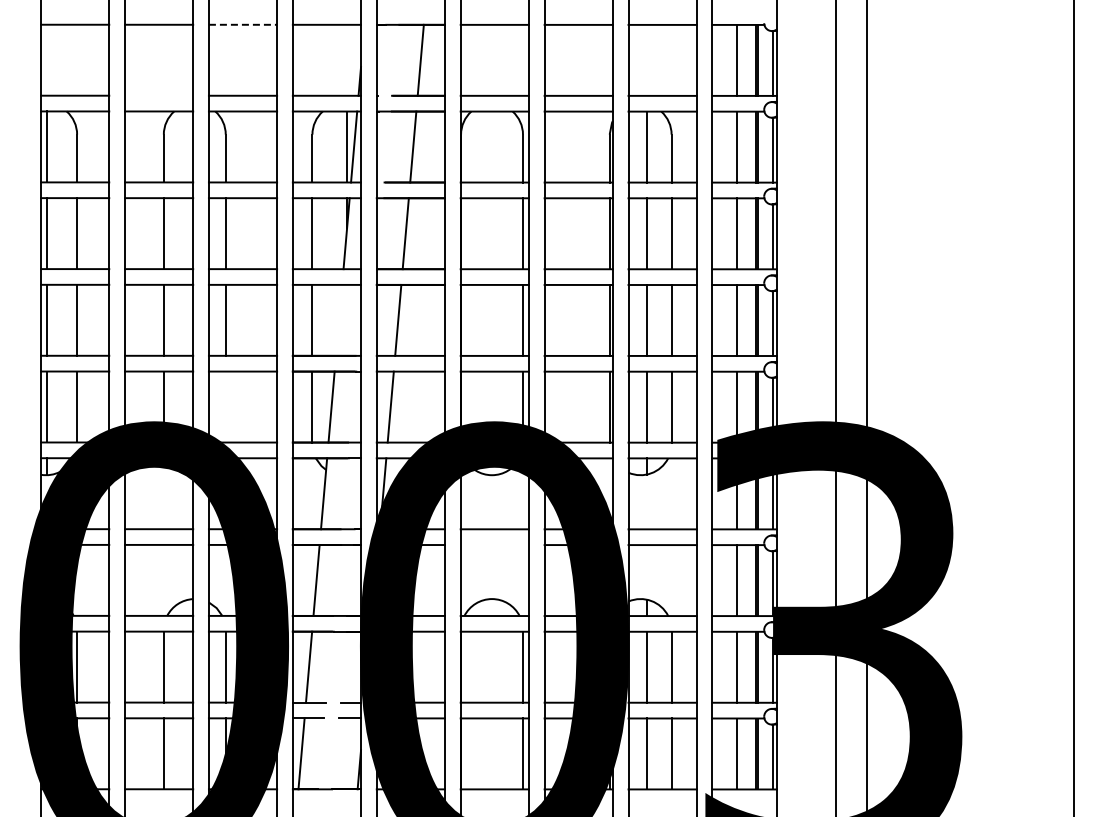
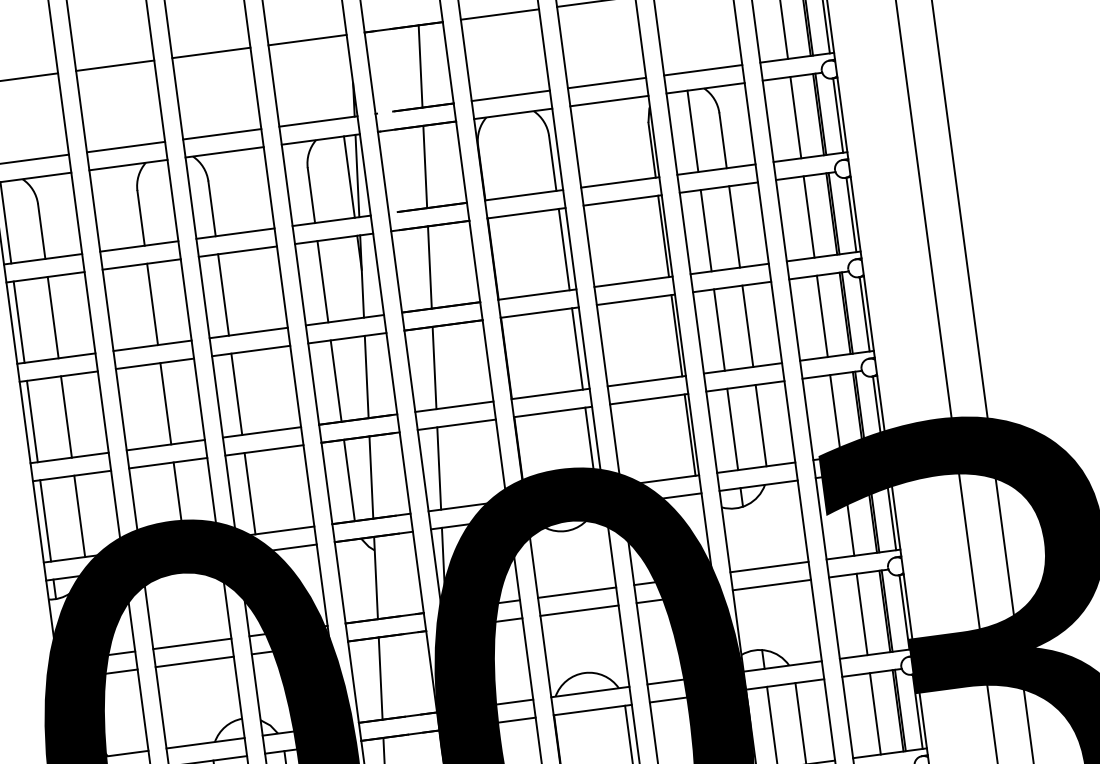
line: (243, 24) -> (211, 52), dashed -> solid
line: (158, 95) -> (125, 146), added
line: (339, 319) -> (367, 375), added
line: (225, 406) -> (249, 493), added
line: (494, 545) -> (579, 611), added

